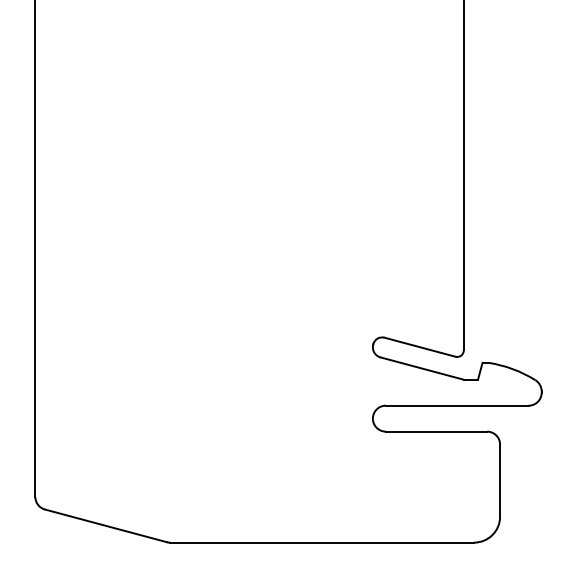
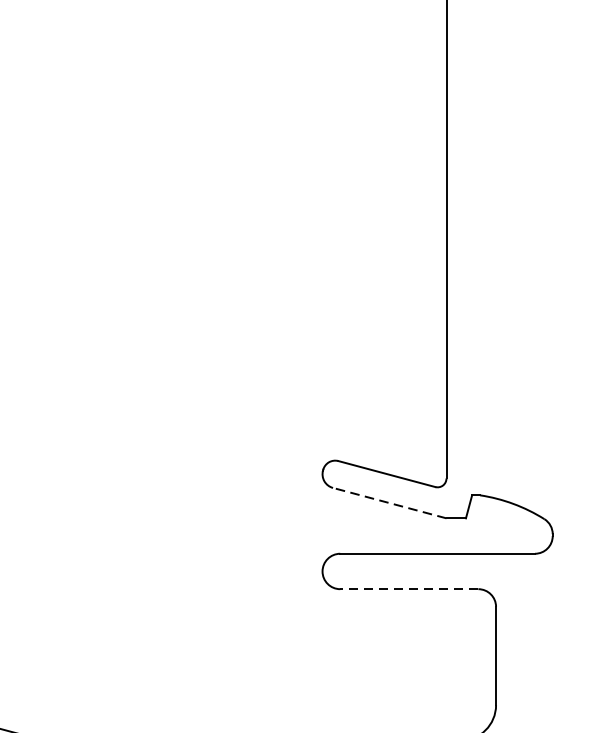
line: (421, 368) -> (388, 503), solid -> dashed
line: (436, 431) -> (409, 588), solid -> dashed

